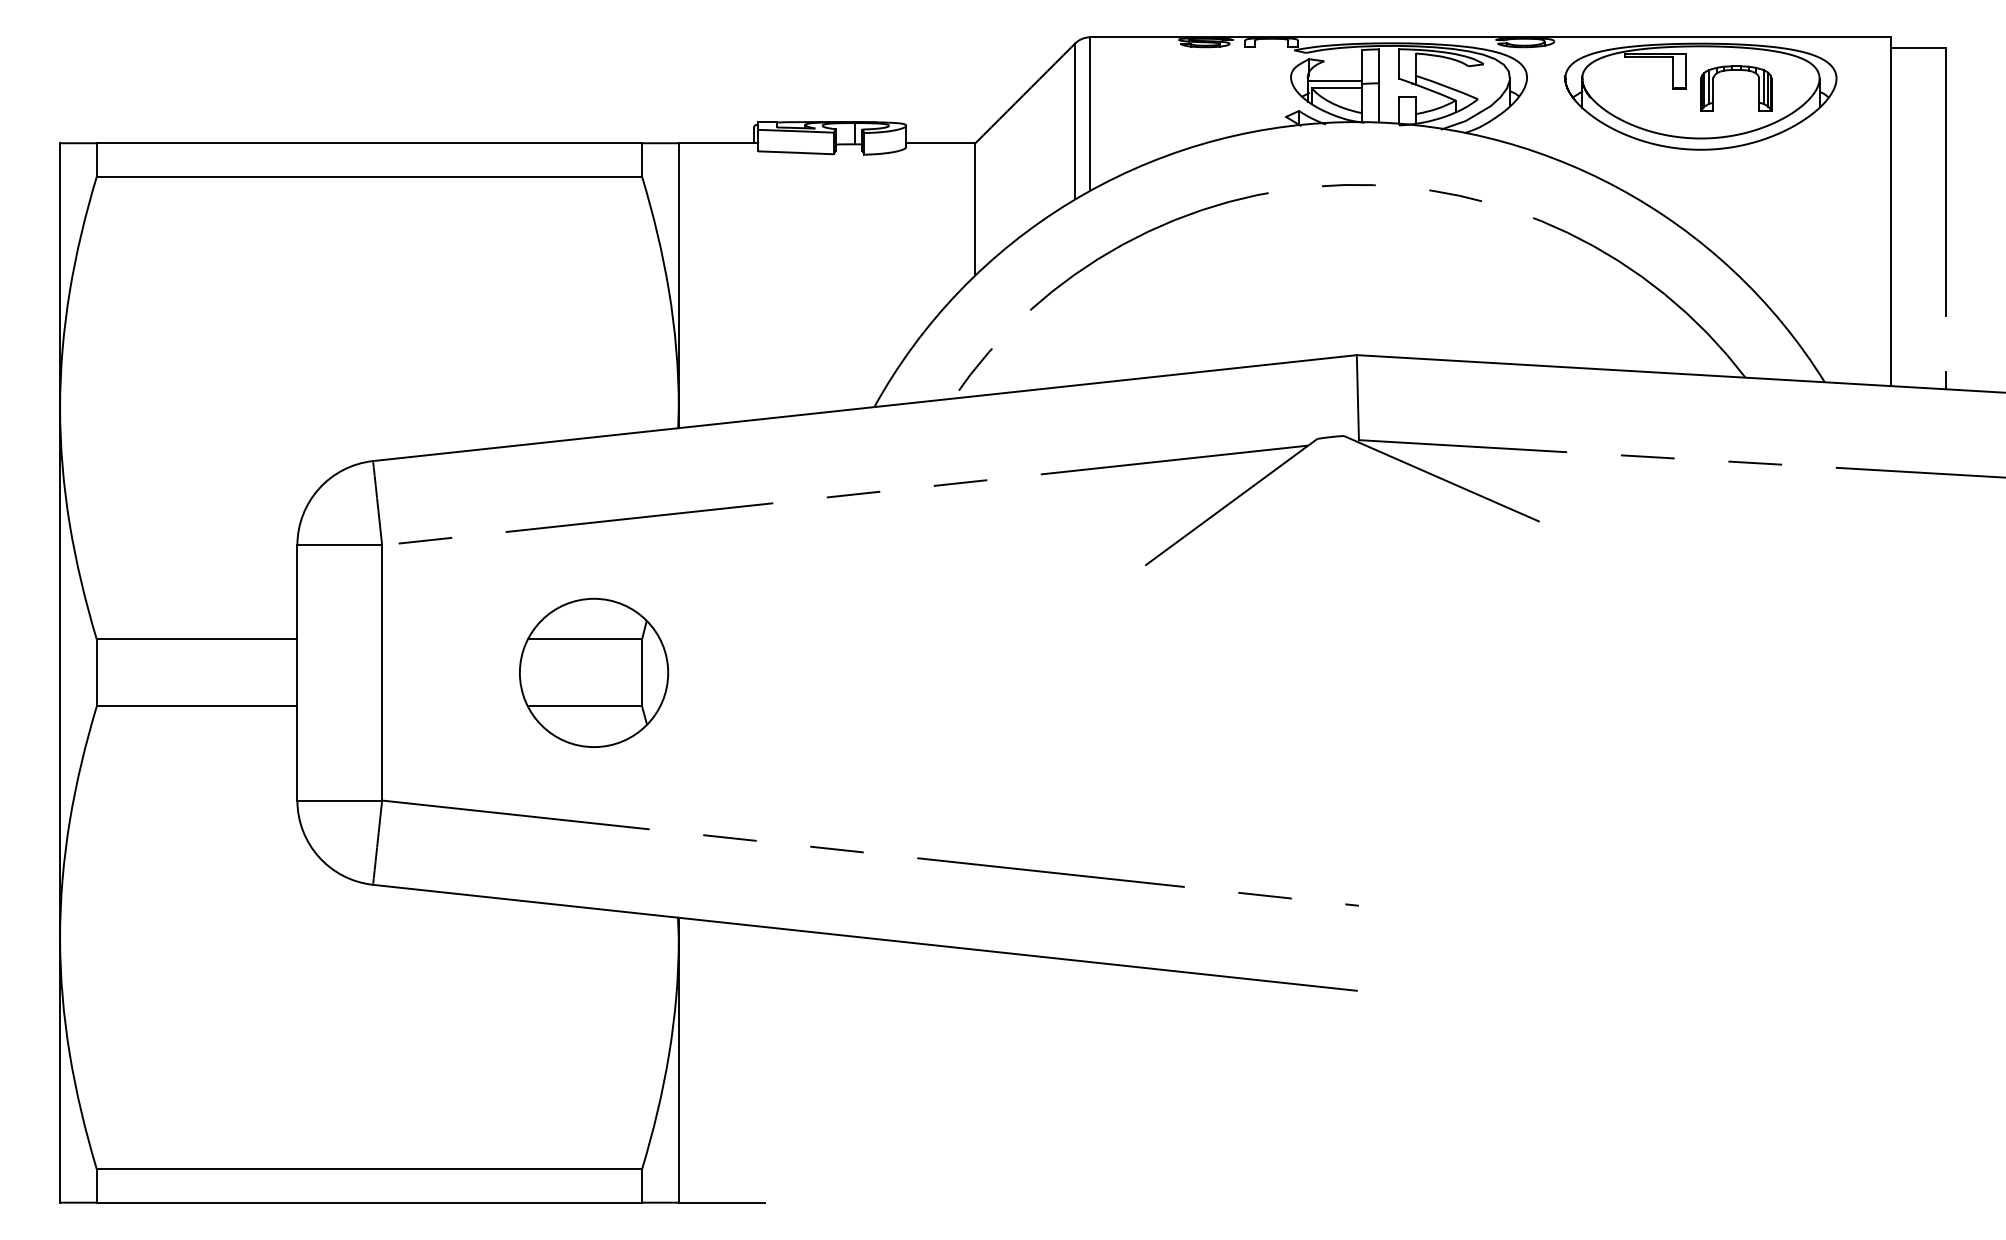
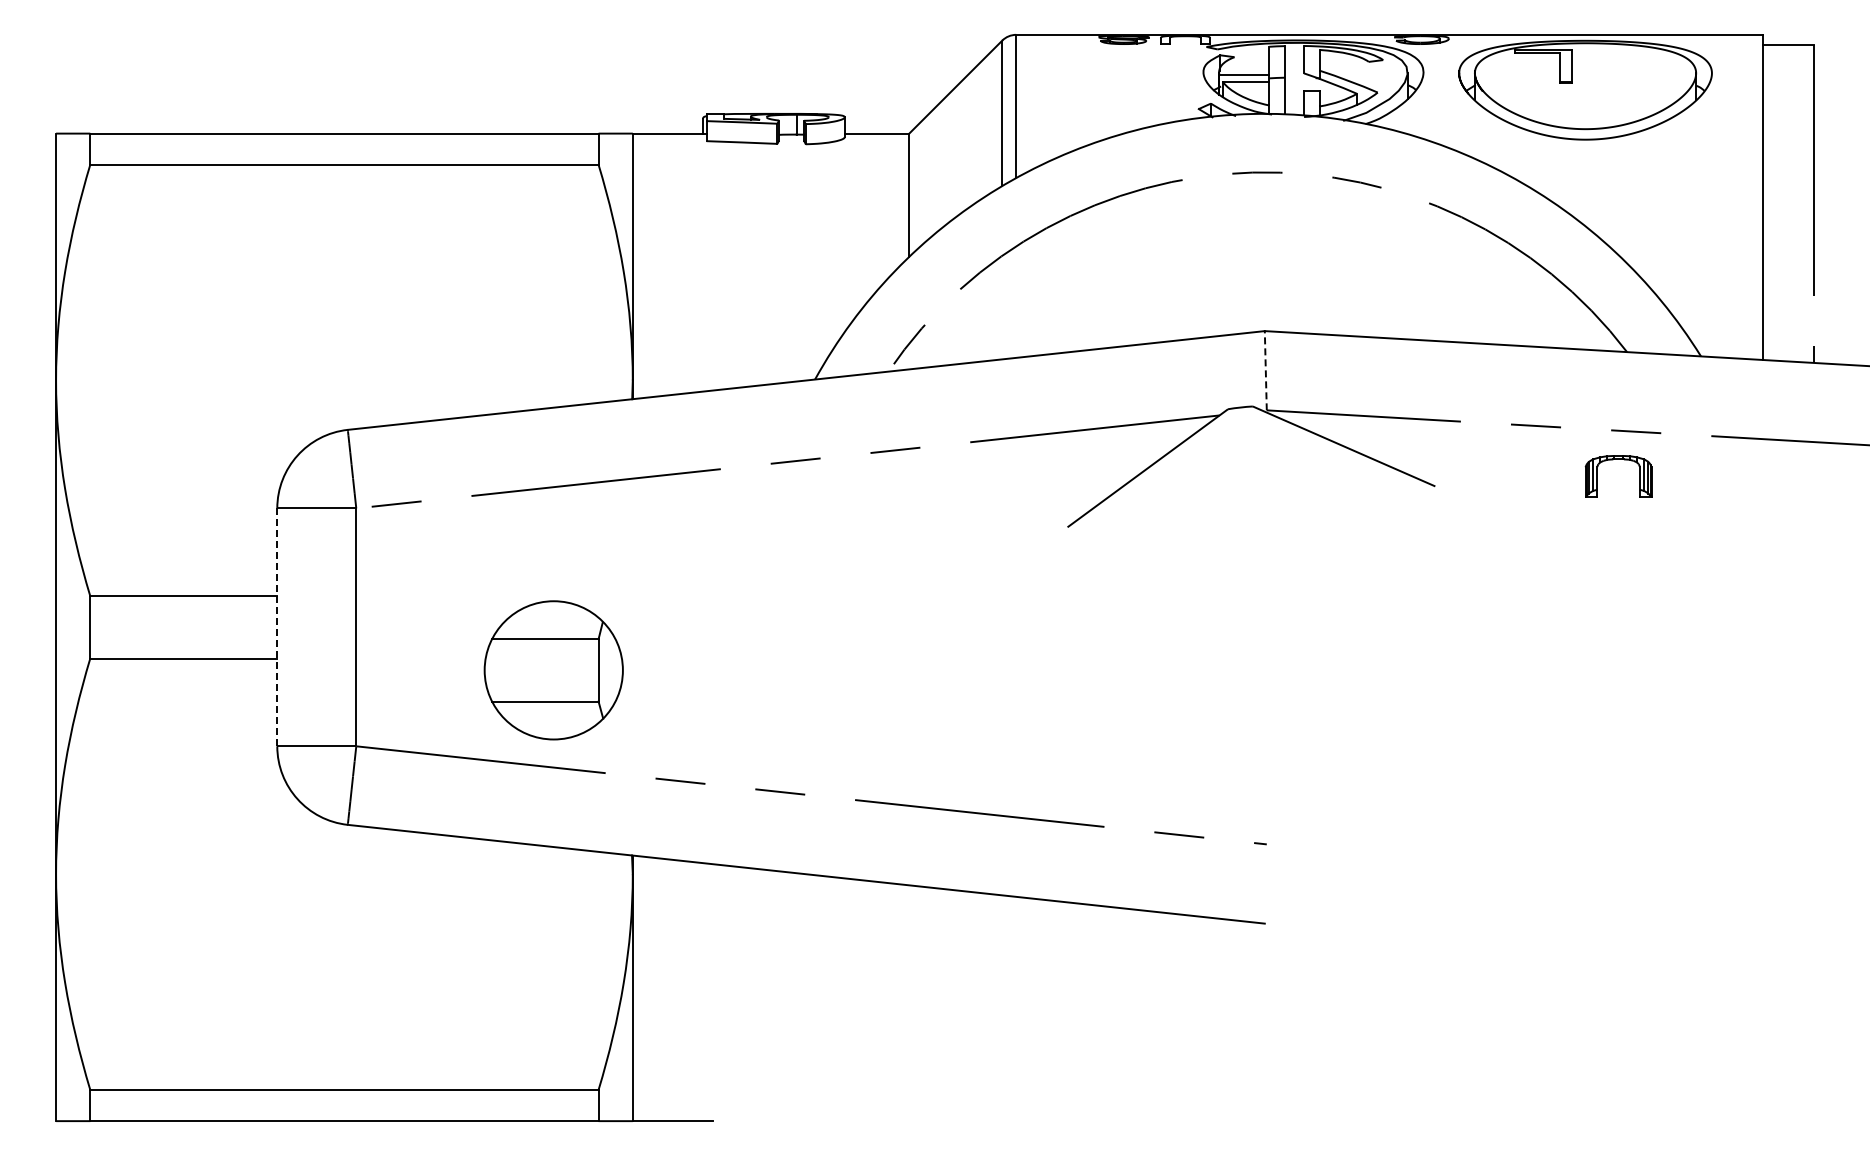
part: (1736, 70) -> (1618, 459), moved
line: (1357, 397) -> (1265, 370), solid -> dashed
line: (297, 673) -> (277, 627), solid -> dashed
part: (593, 673) -> (553, 670), moved

